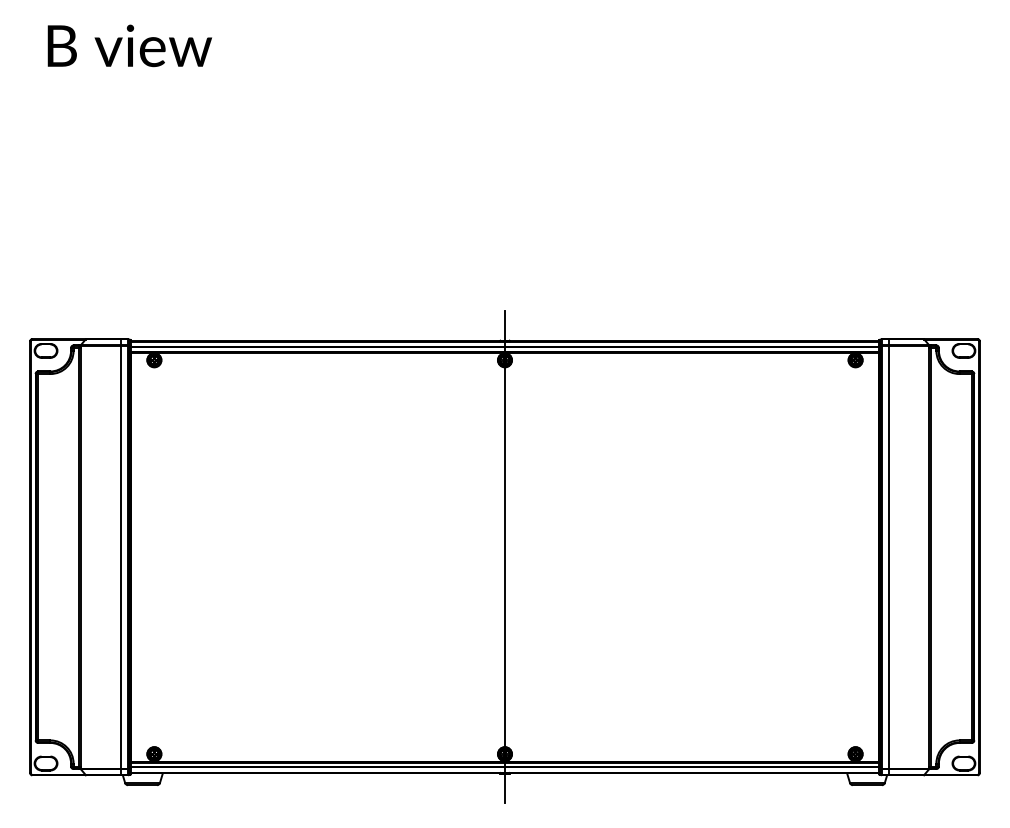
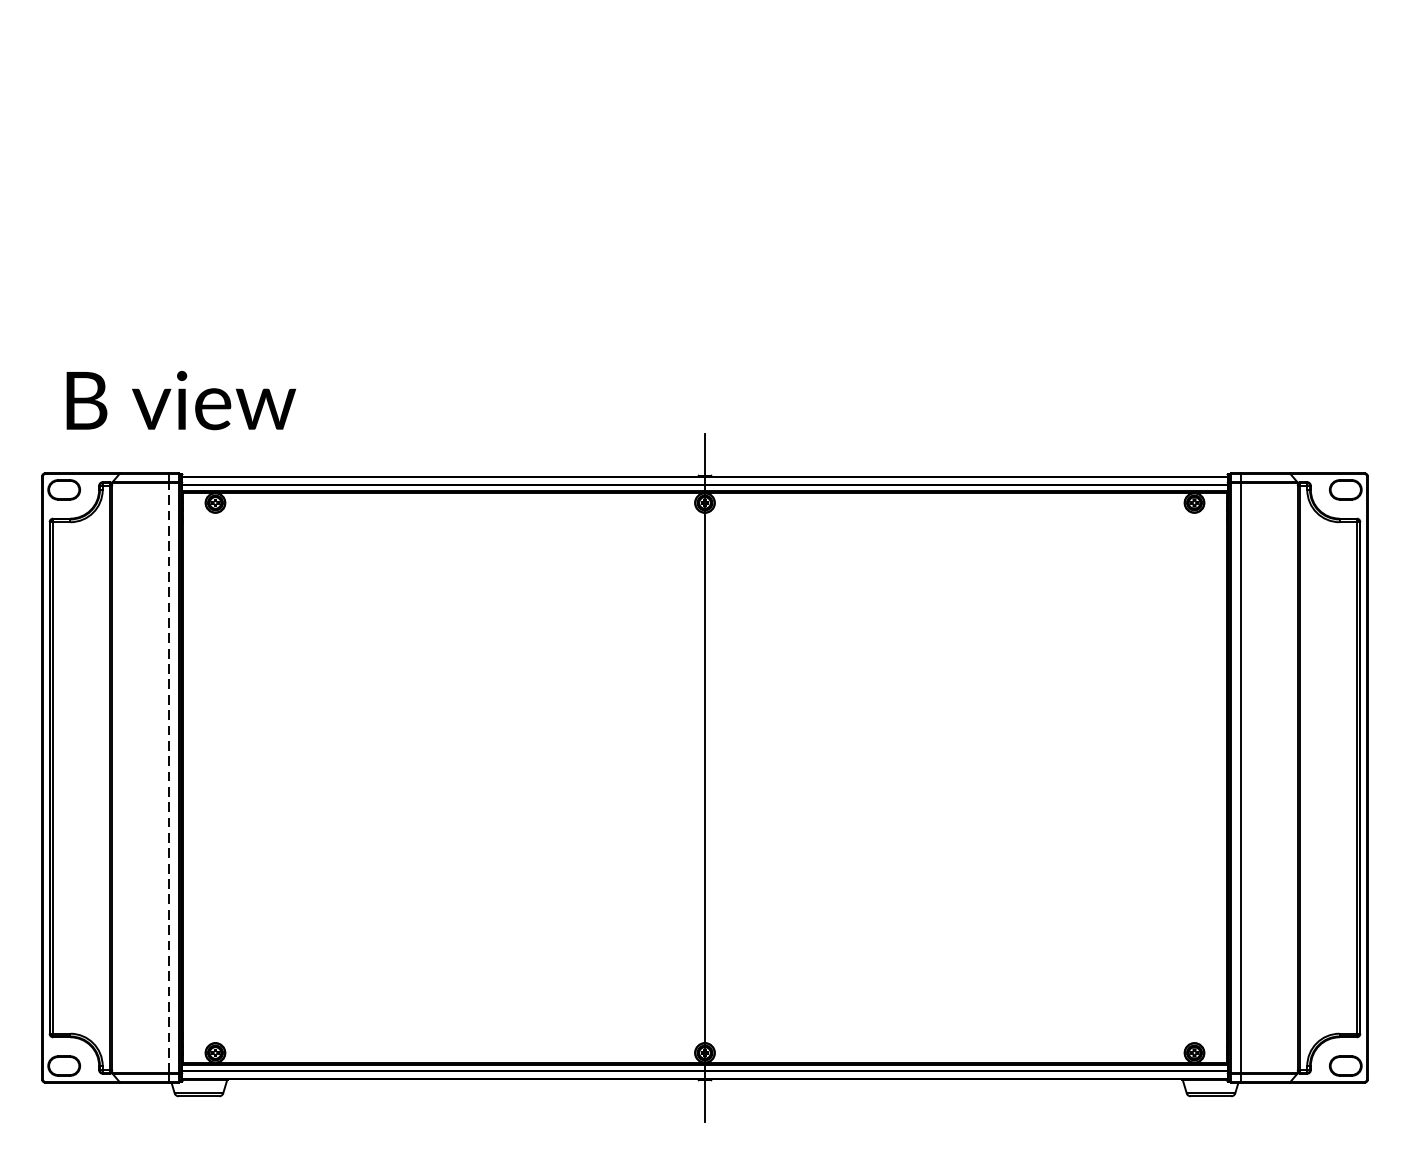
text: (129, 45) -> (180, 399), moved
line: (120, 556) -> (168, 776), solid -> dashed

